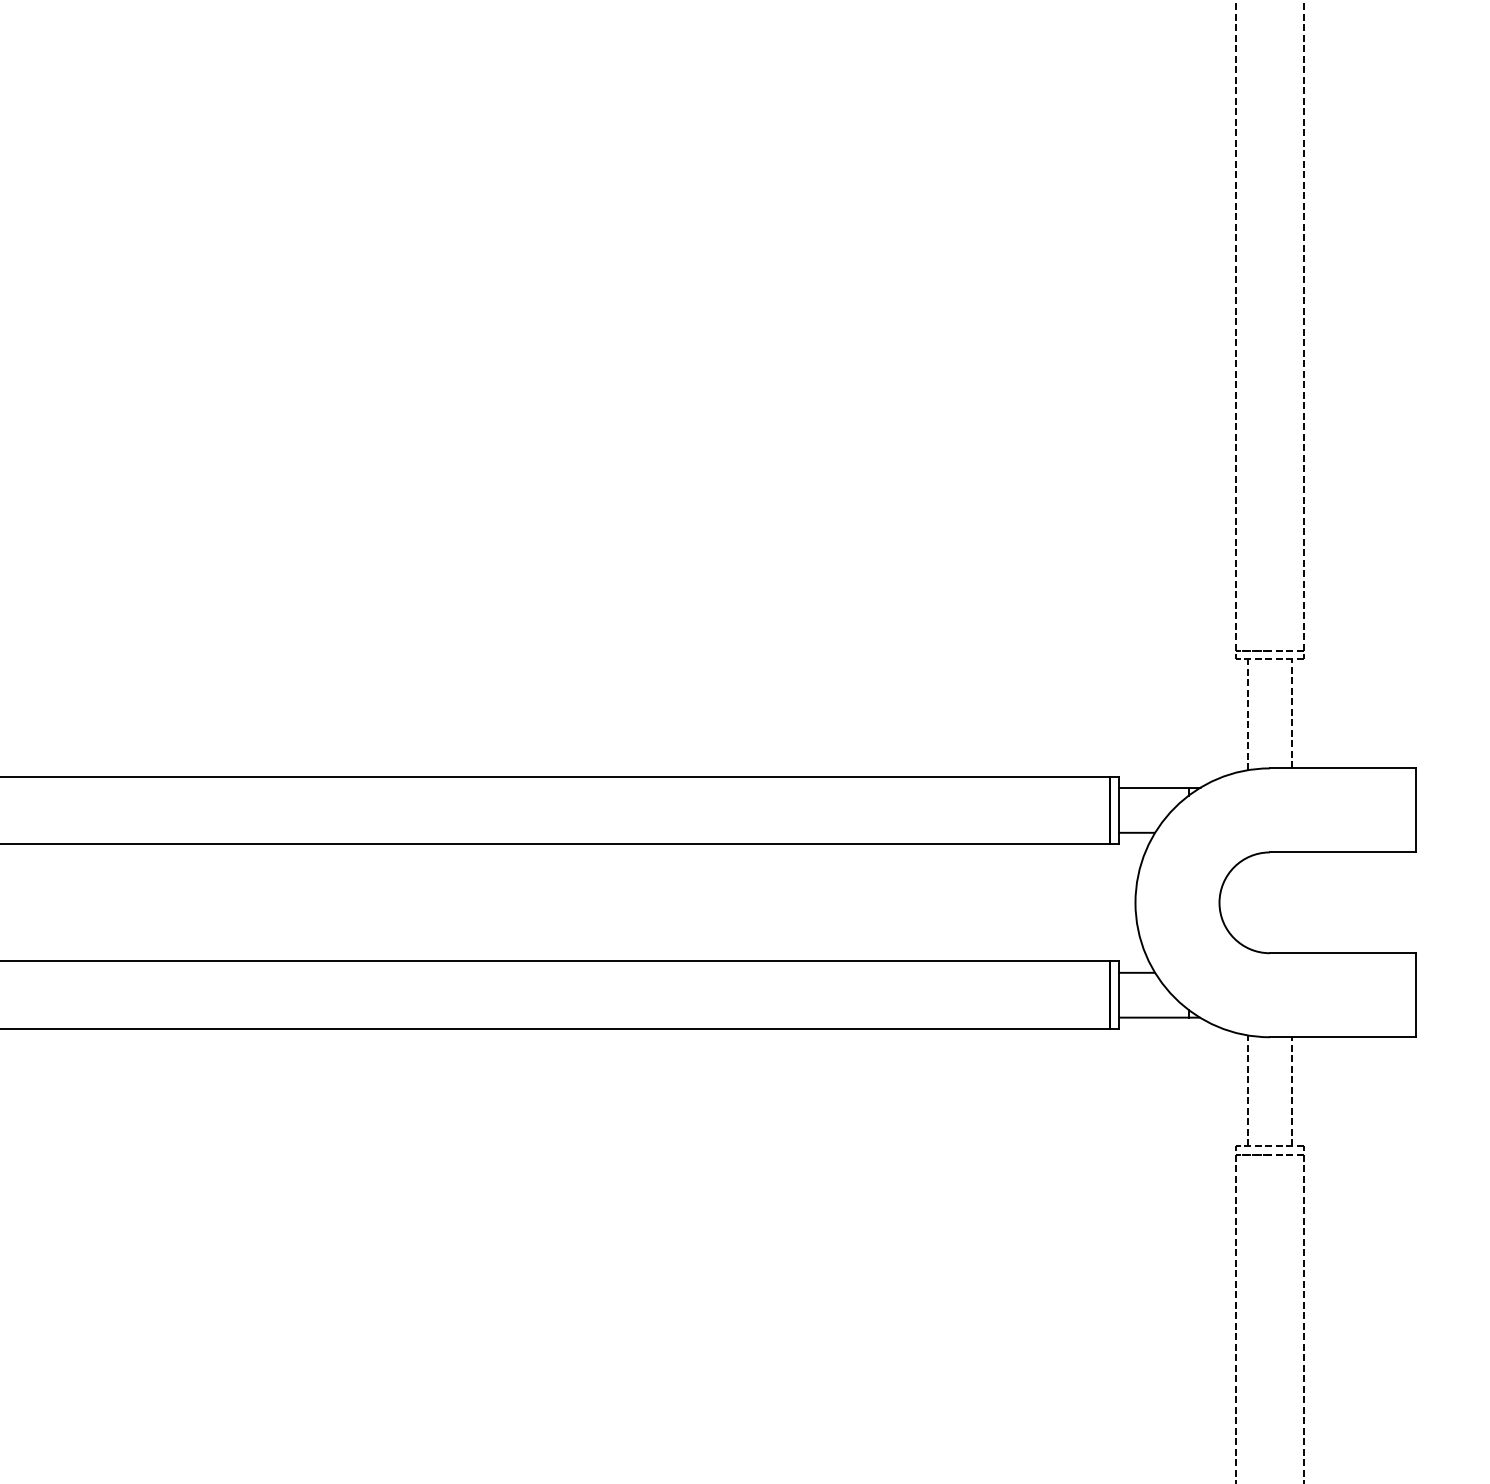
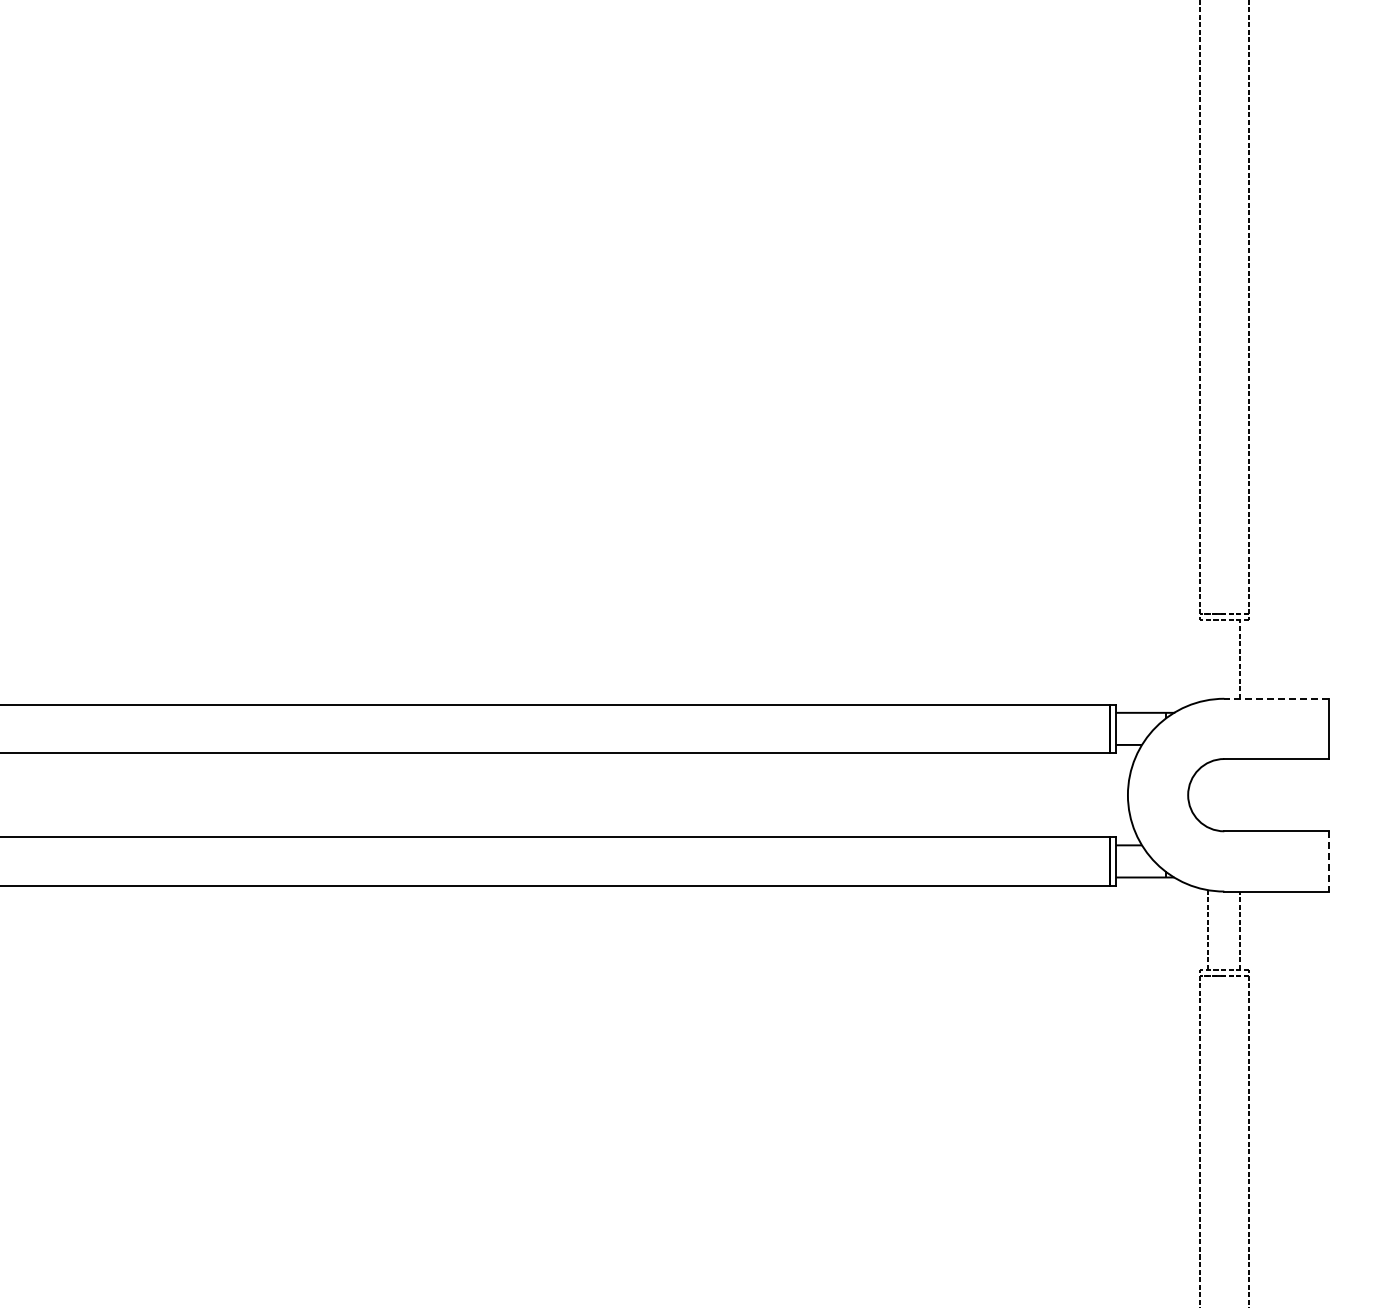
line: (1247, 715) -> (1208, 660), removed
line: (1342, 768) -> (1276, 698), solid -> dashed
line: (1415, 995) -> (1328, 861), solid -> dashed

